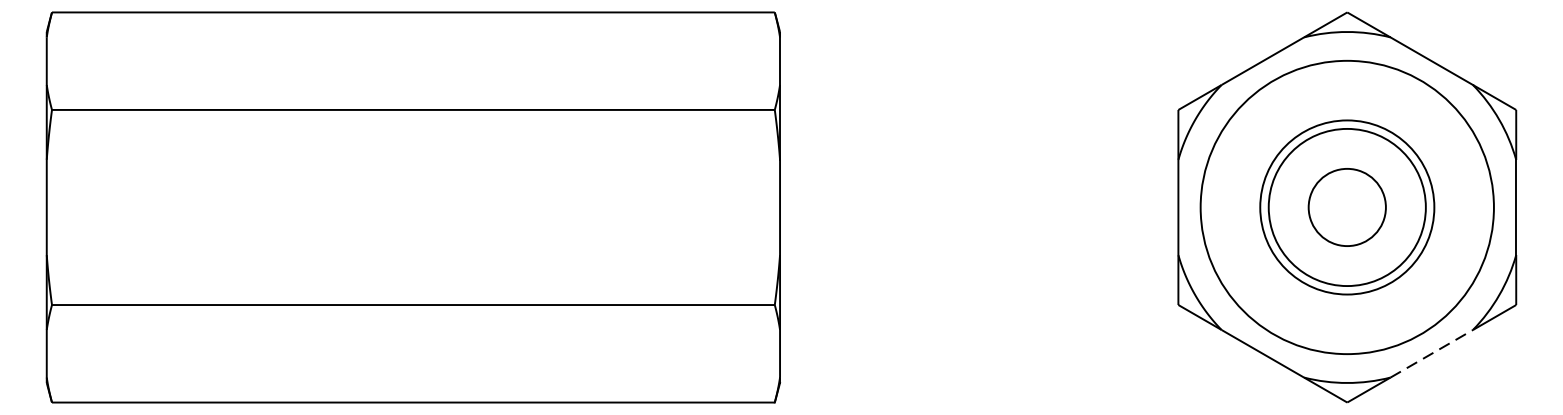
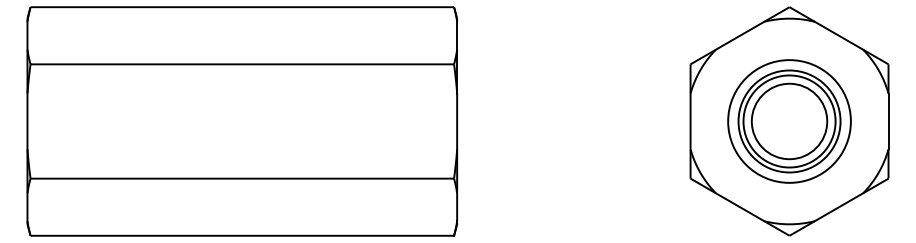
circle: (1347, 207) -> (789, 121), size x0.71
circle: (1347, 207) -> (789, 121), size x1.67
line: (1432, 354) -> (839, 207), dashed -> solid

